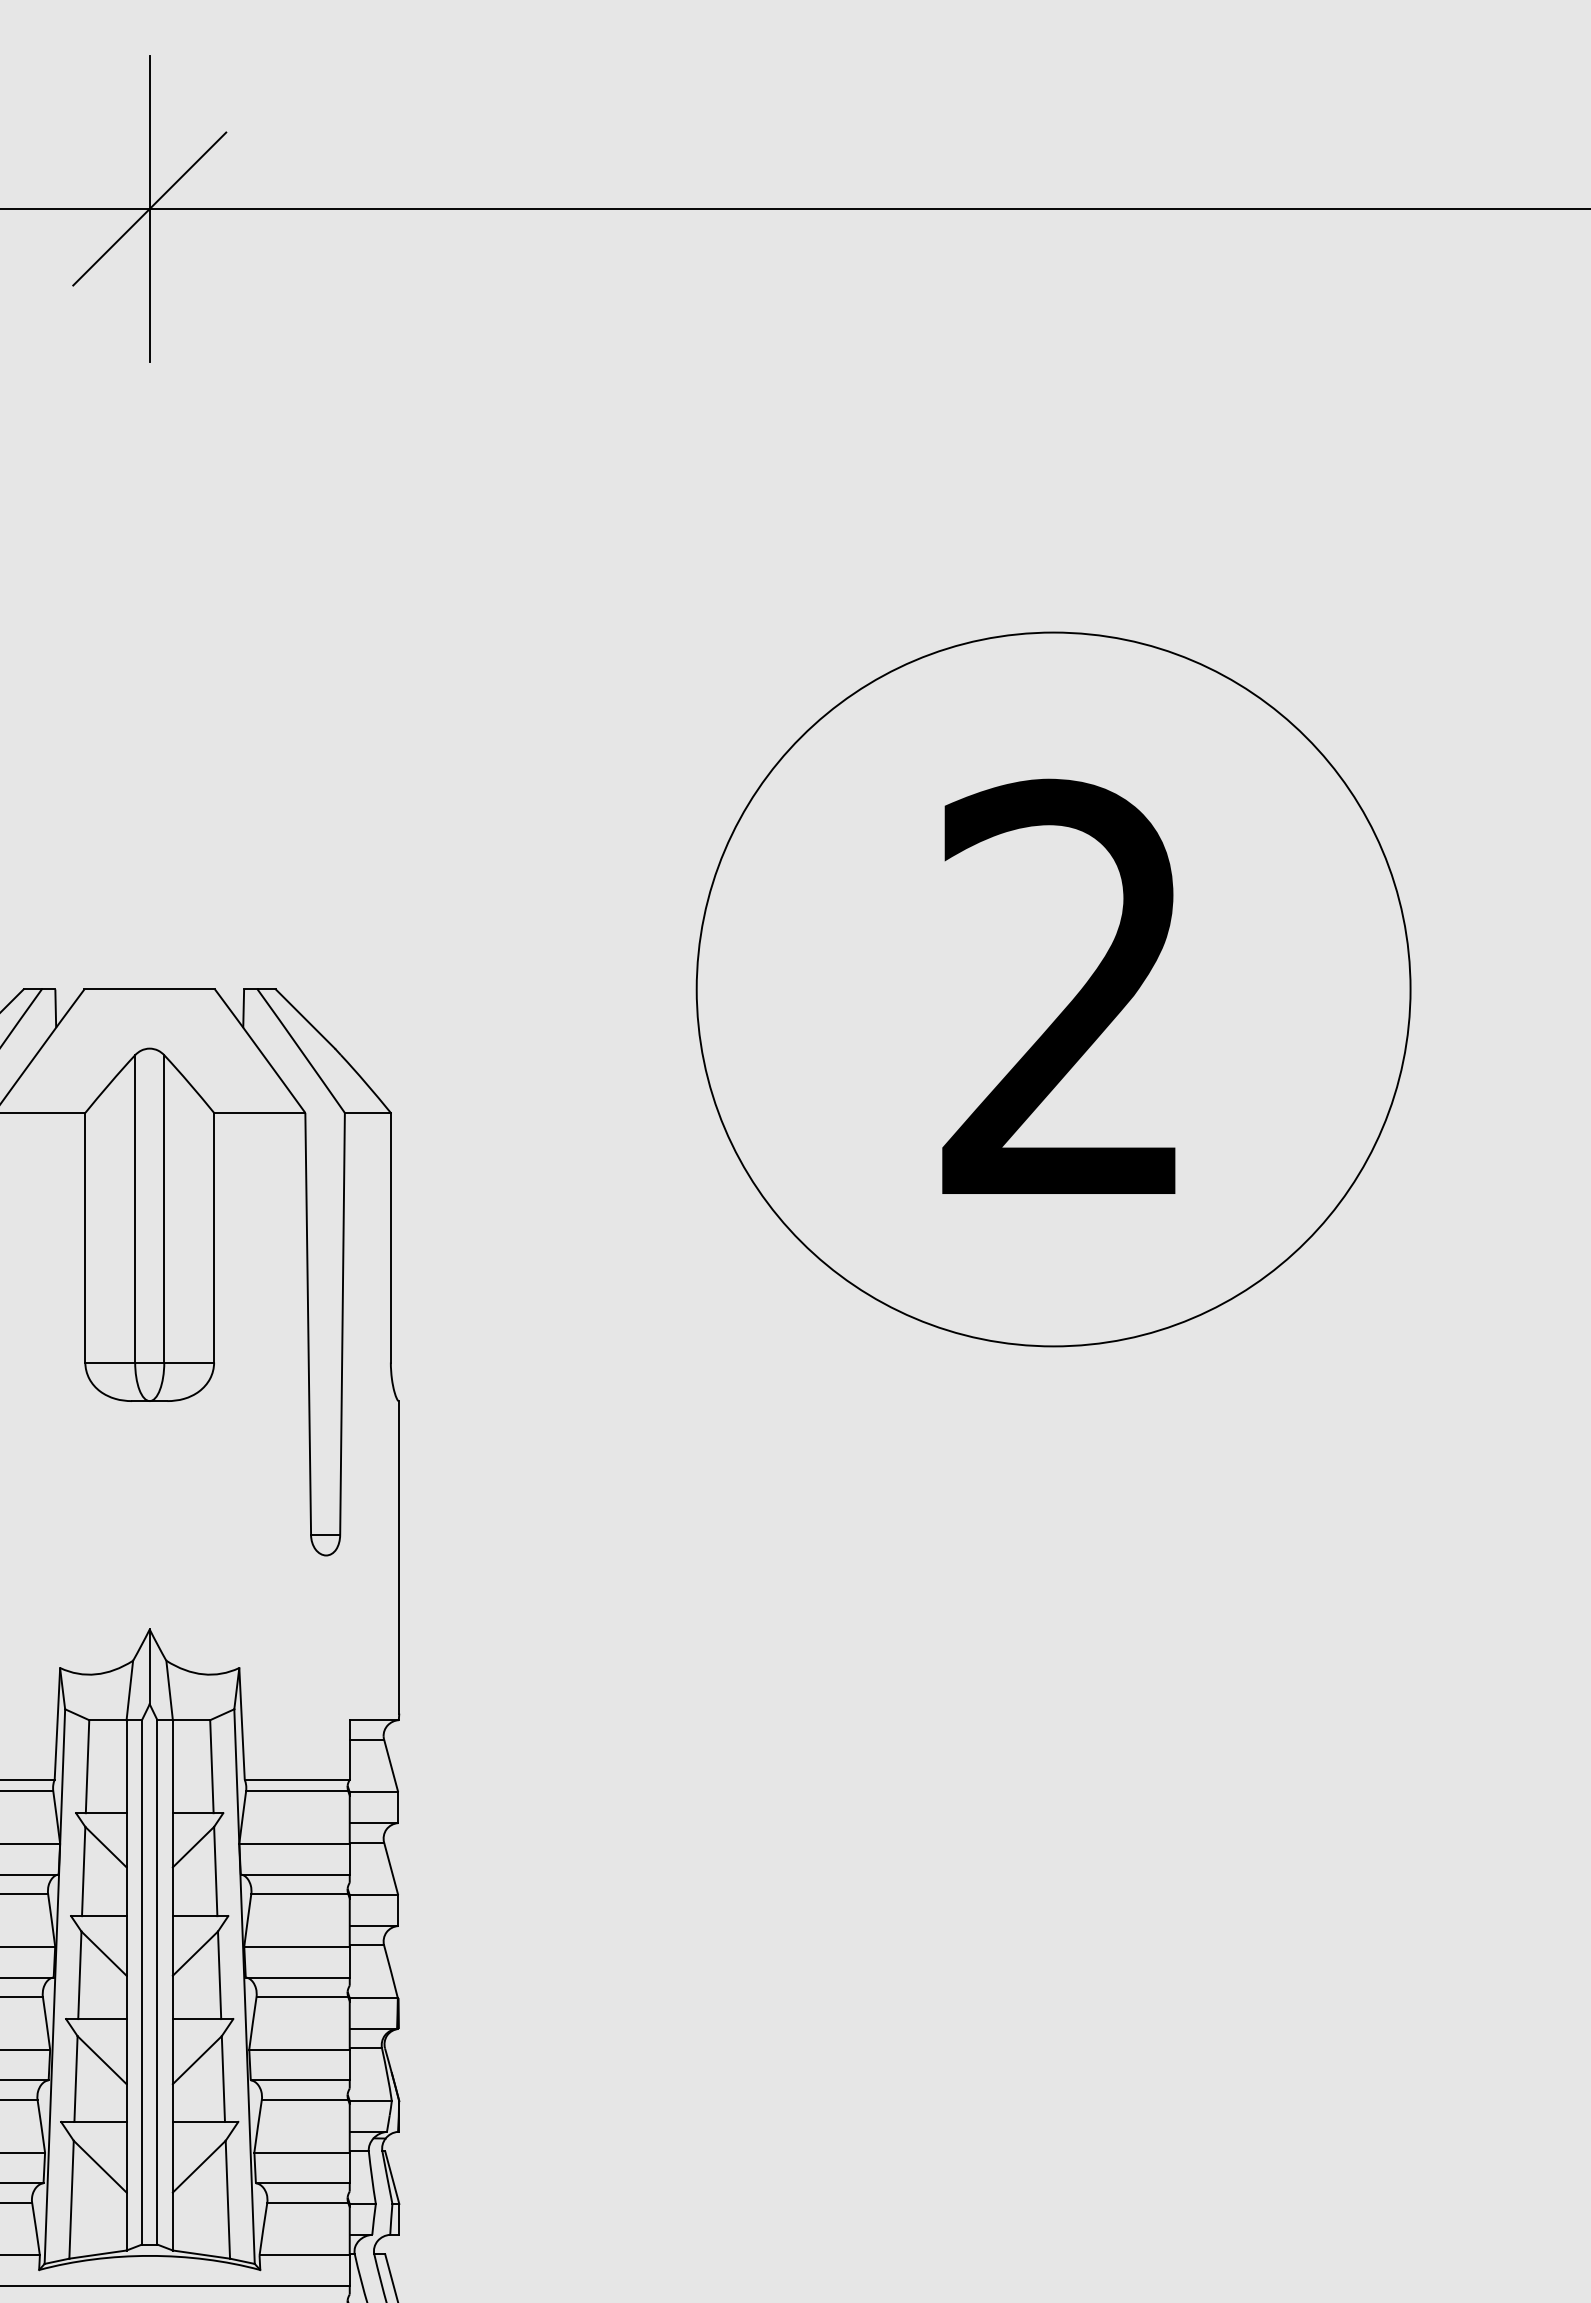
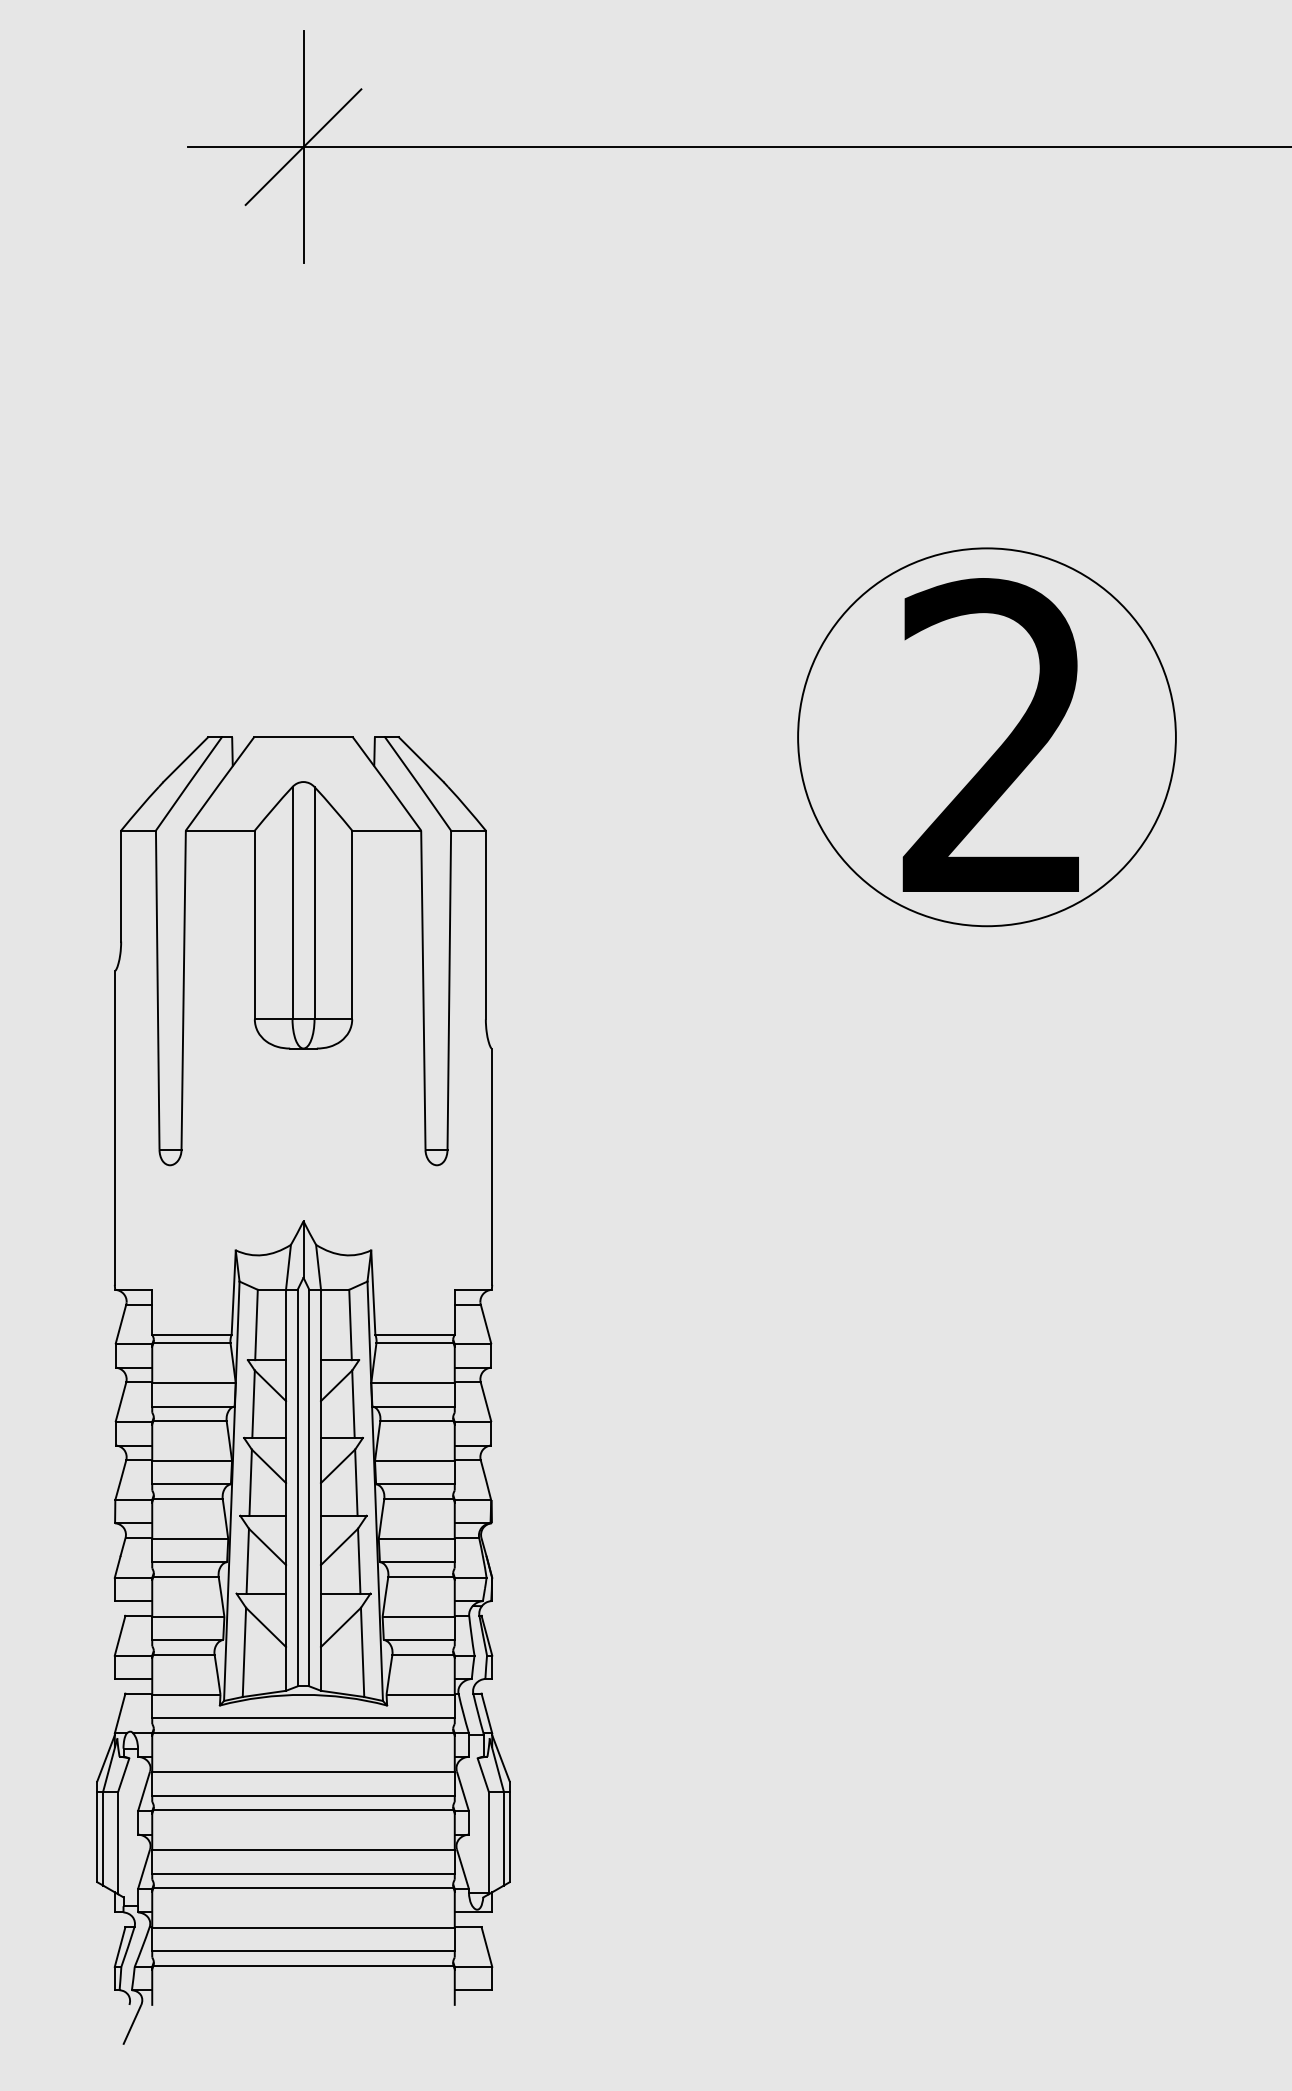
circle: (1052, 989) -> (986, 737), size x0.7

